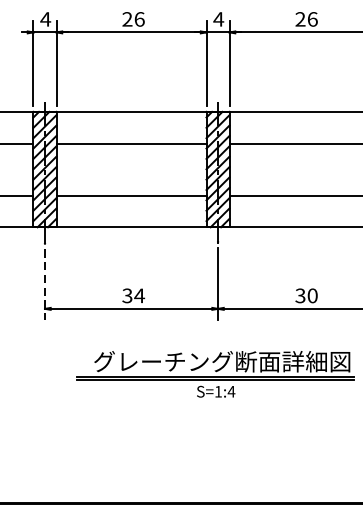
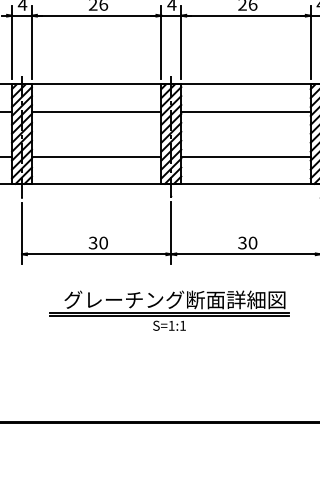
line: (45, 284) -> (22, 233), dashed -> solid
text: (139, 295) -> (103, 242), 34 -> 30
text: (230, 391) -> (182, 325), S=1:4 -> S=1:1

